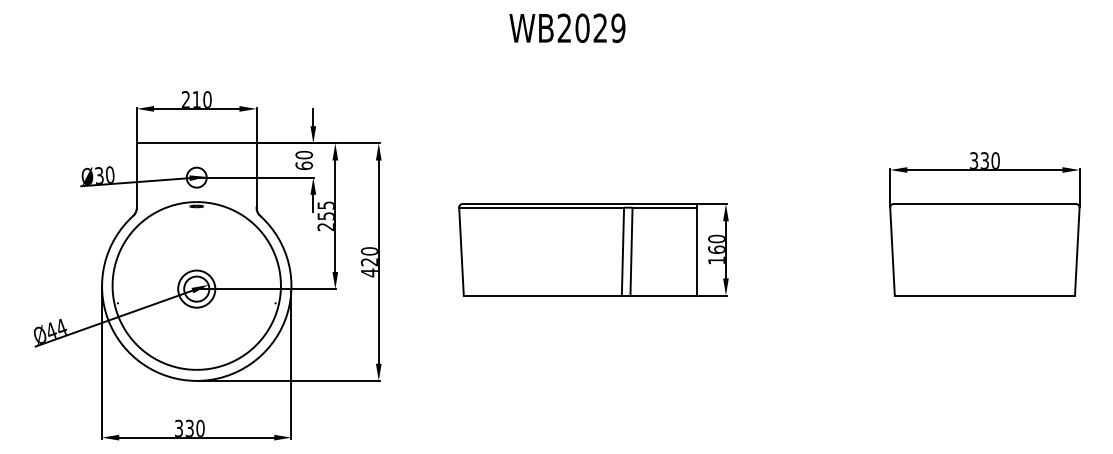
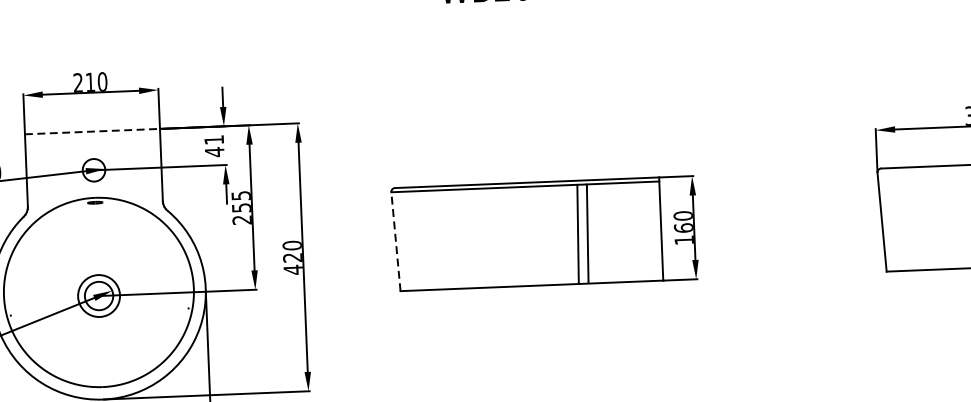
line: (196, 143) -> (92, 131), solid -> dashed
text: (304, 160) -> (214, 146), 60 -> 41
line: (461, 251) -> (395, 241), solid -> dashed

